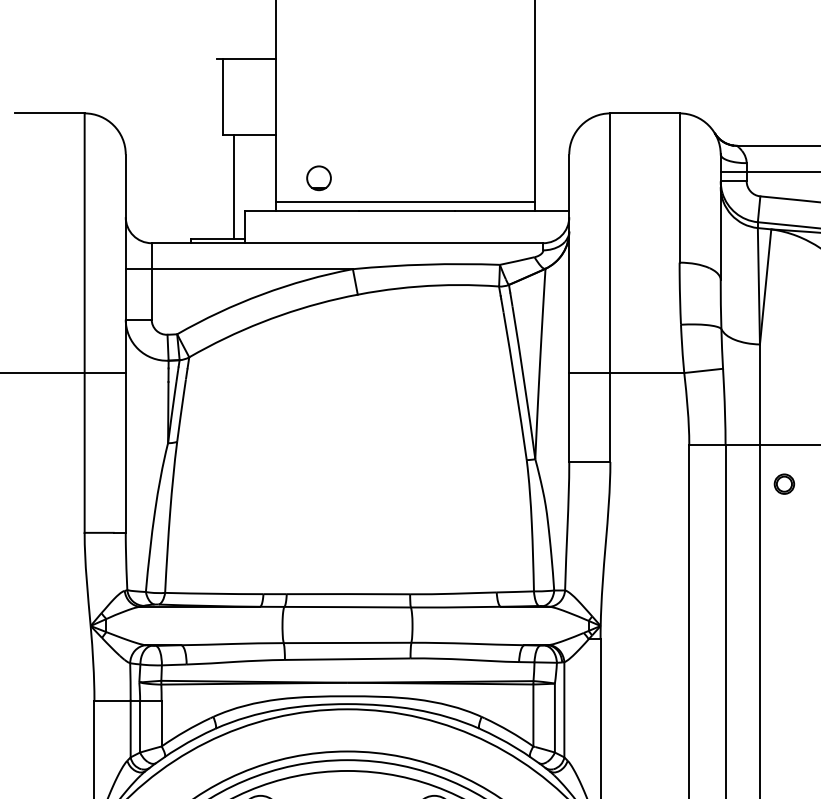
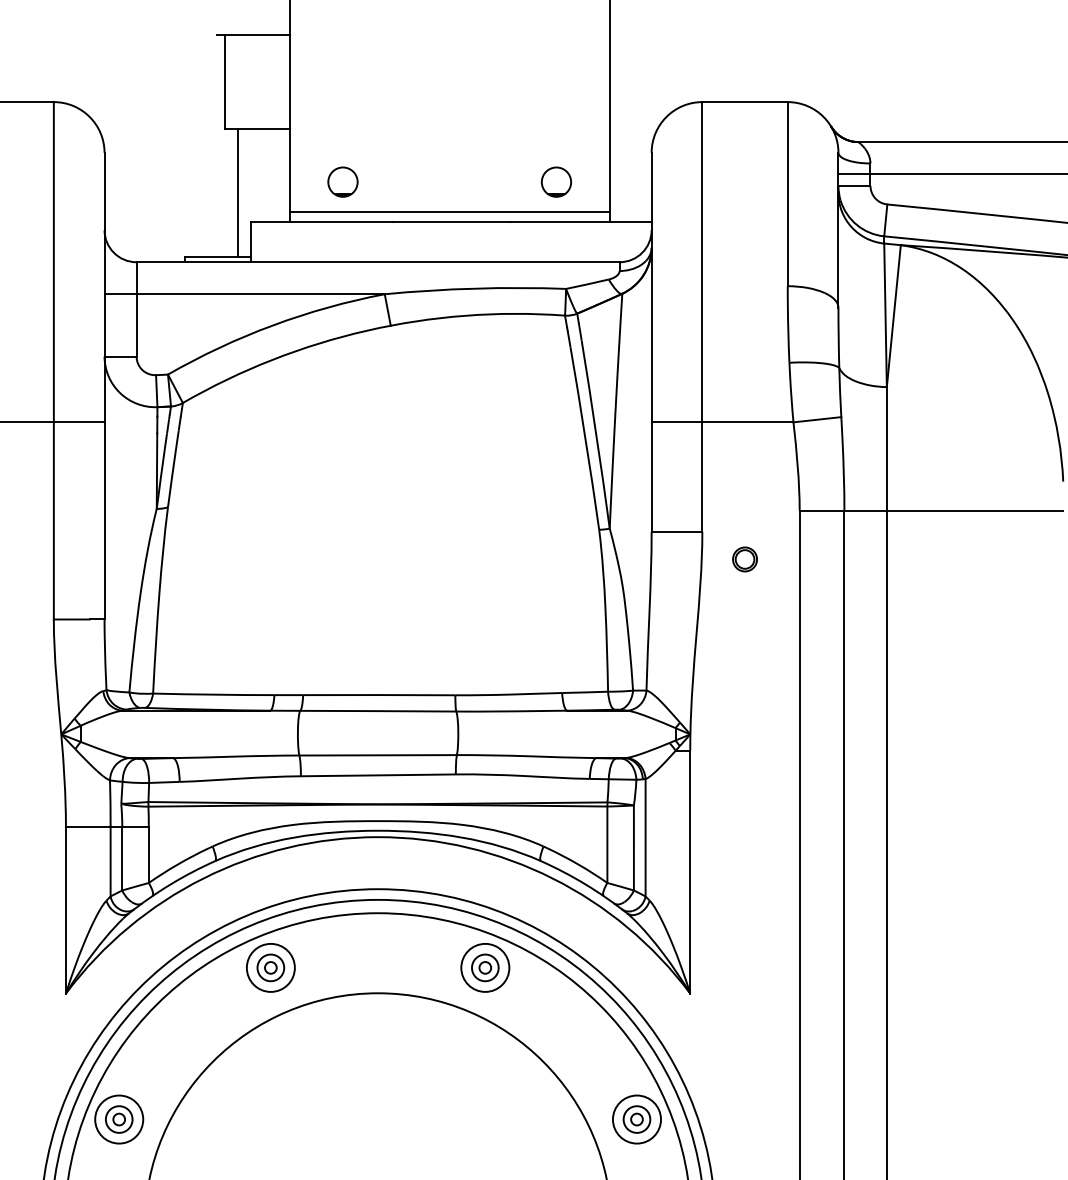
part: (491, 177) -> (555, 181), added
part: (783, 484) -> (744, 559), moved

